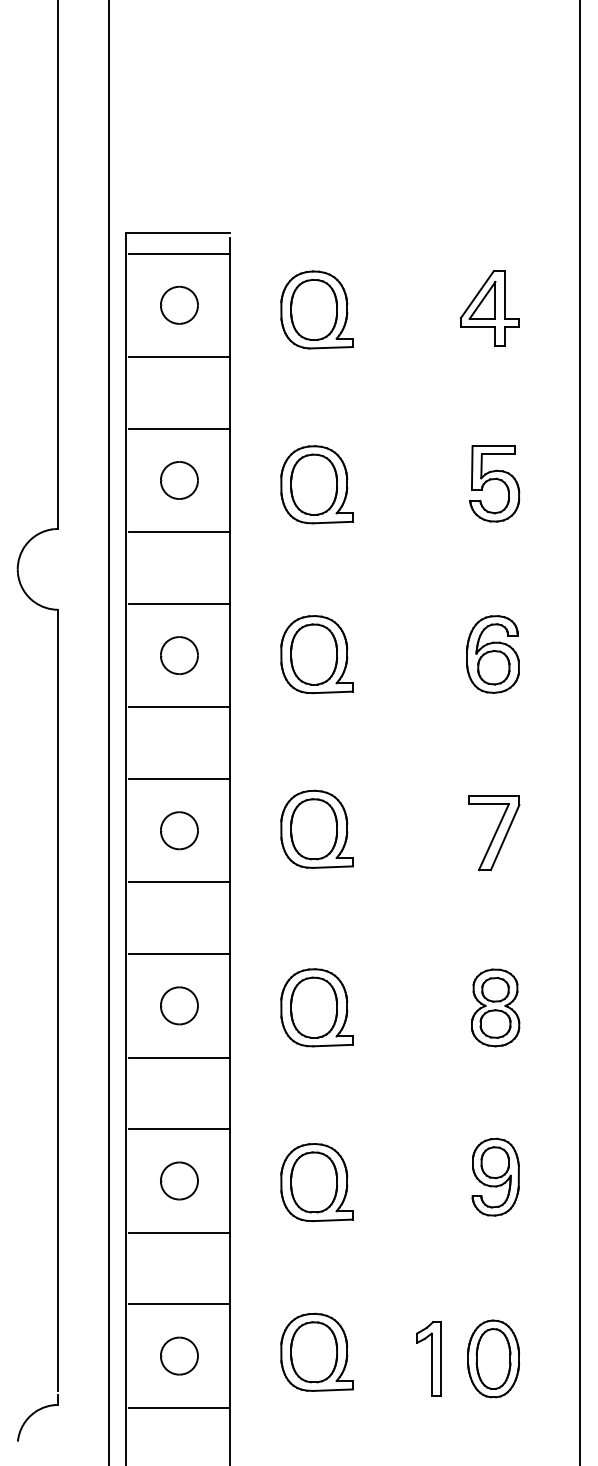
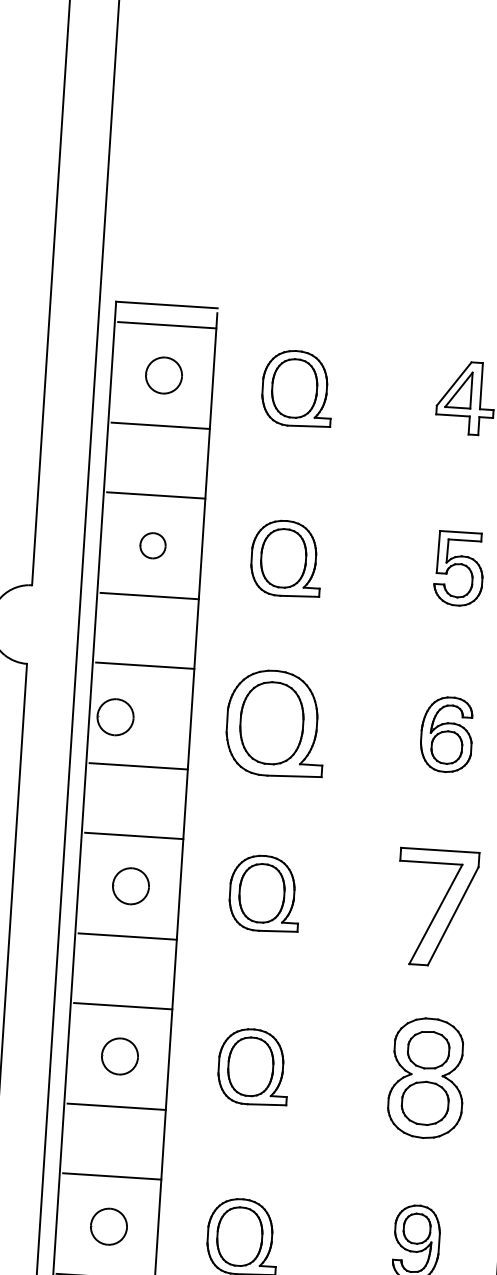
part: (179, 480) -> (153, 545), size x0.7
part: (316, 654) -> (275, 723), size x1.4
part: (179, 655) -> (115, 717), moved
part: (494, 833) -> (437, 908), size x1.6
part: (495, 1007) -> (427, 1077), size x1.6

